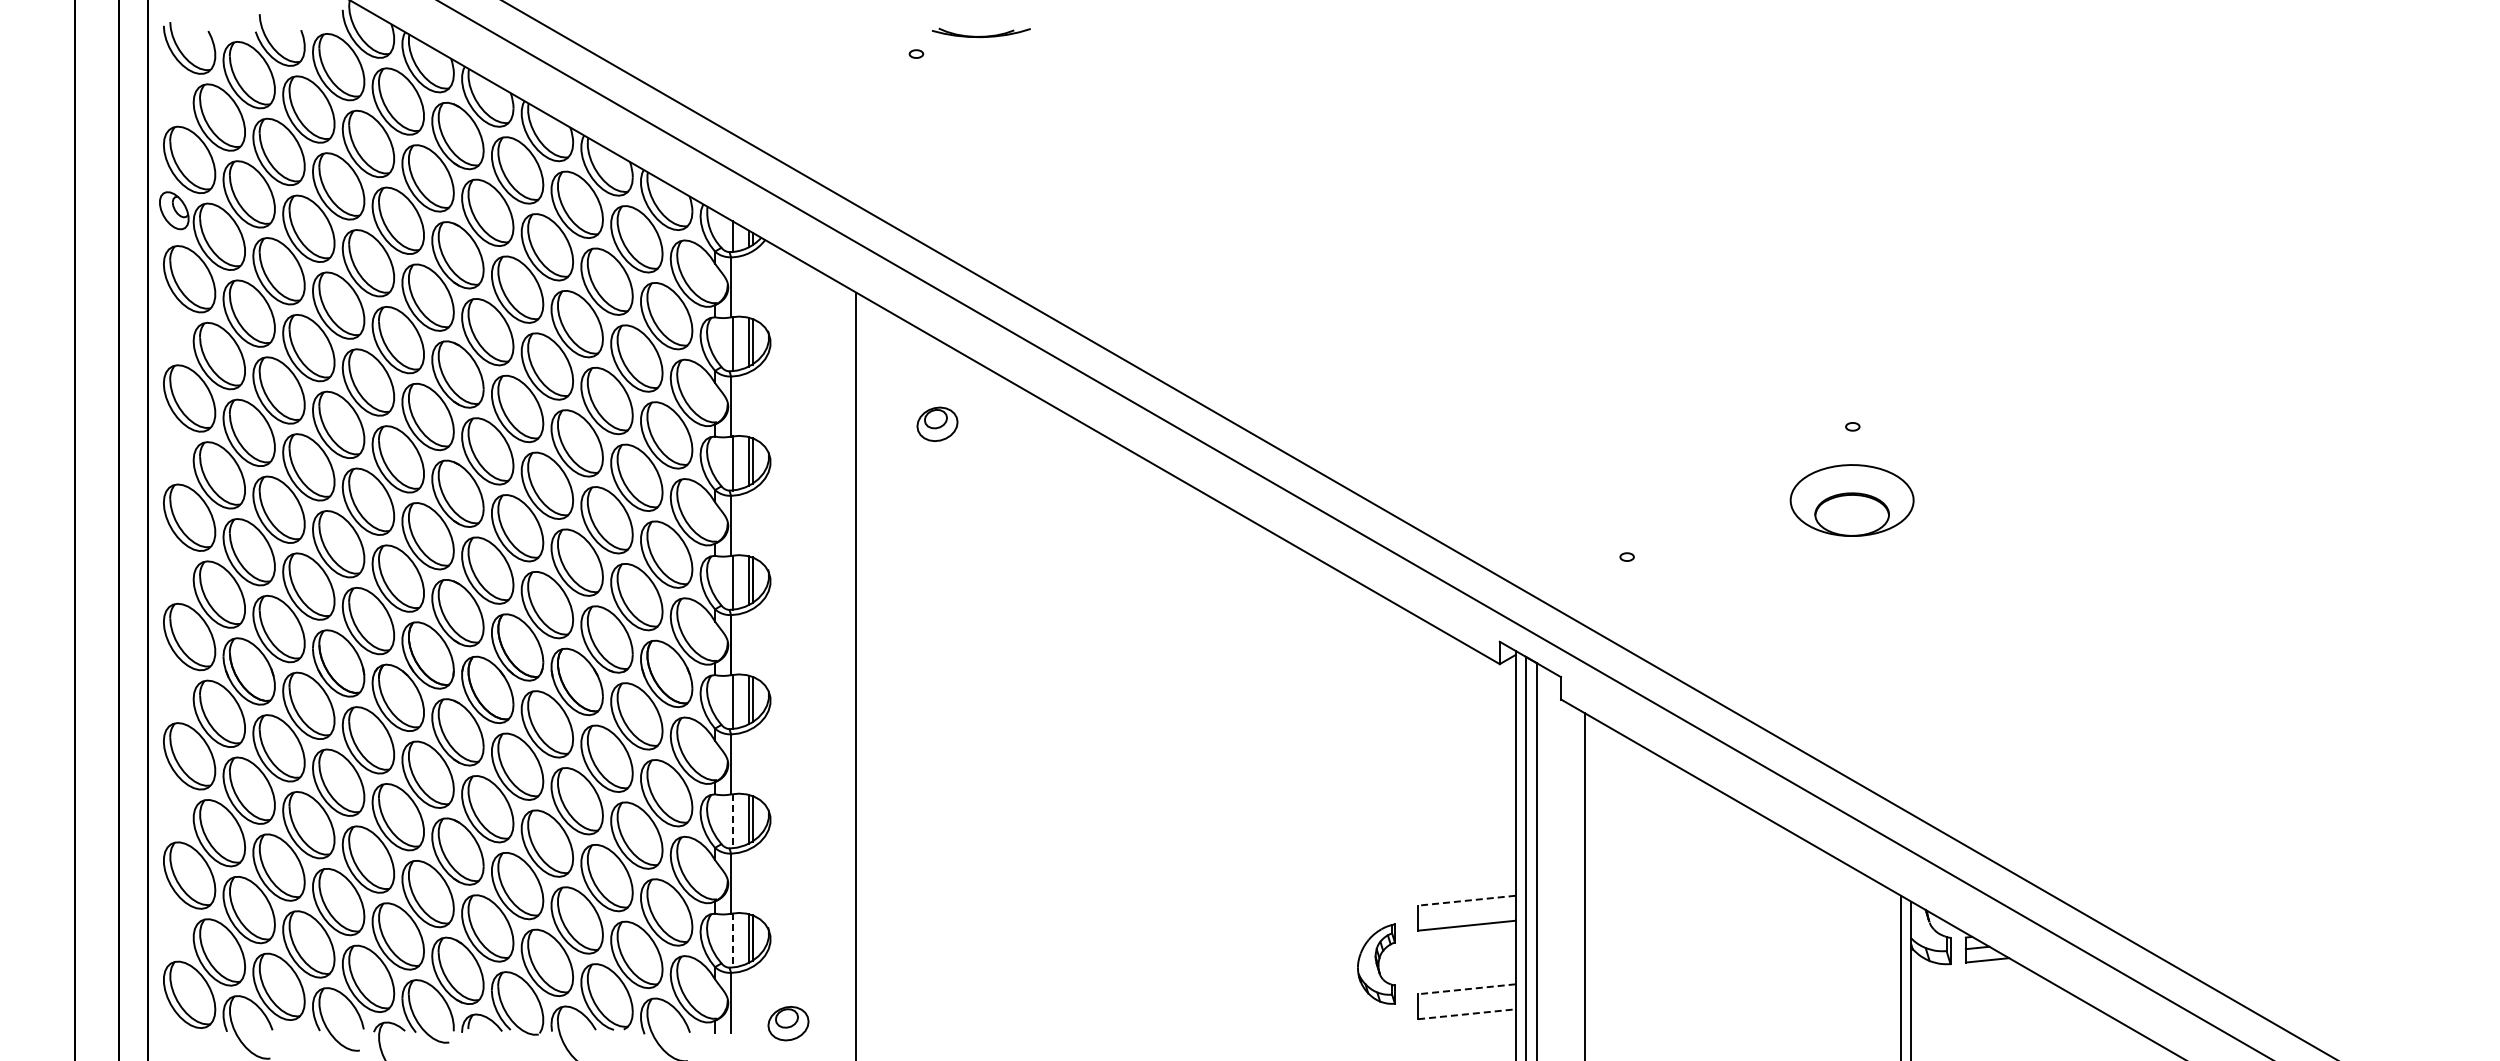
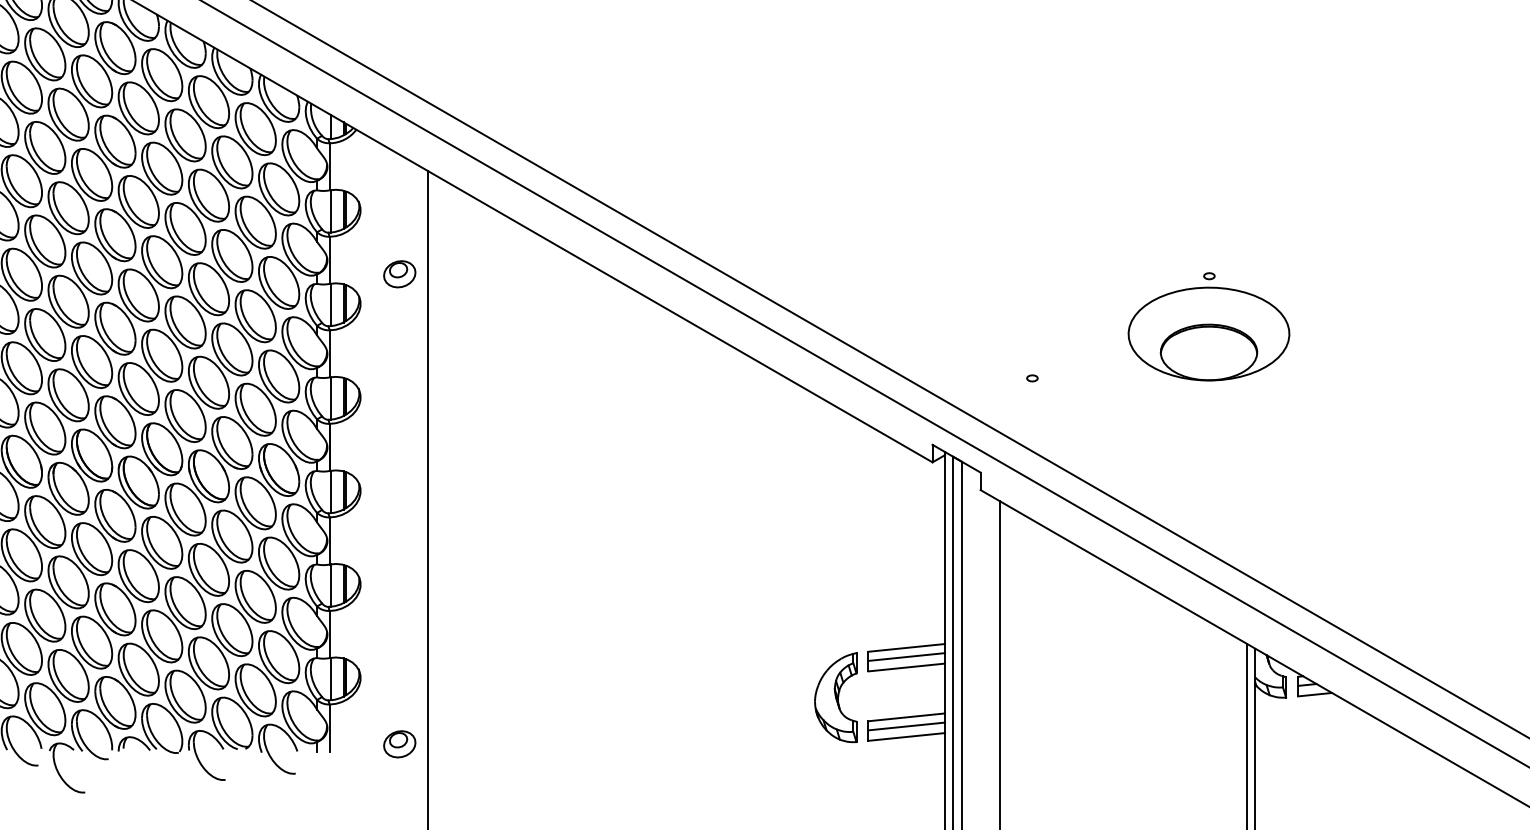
part: (937, 423) -> (399, 273), moved
part: (1851, 500) -> (1208, 334), size x1.67
line: (732, 821) -> (330, 585), dashed -> solid
line: (1466, 900) -> (906, 647), dashed -> solid
line: (1466, 912) -> (906, 657), added
line: (732, 940) -> (330, 679), dashed -> solid
part: (1376, 963) -> (835, 697), size x1.43
line: (1466, 989) -> (906, 717), dashed -> solid
line: (1466, 1000) -> (906, 726), added
line: (1467, 1014) -> (907, 737), dashed -> solid
part: (788, 1023) -> (399, 744), moved

